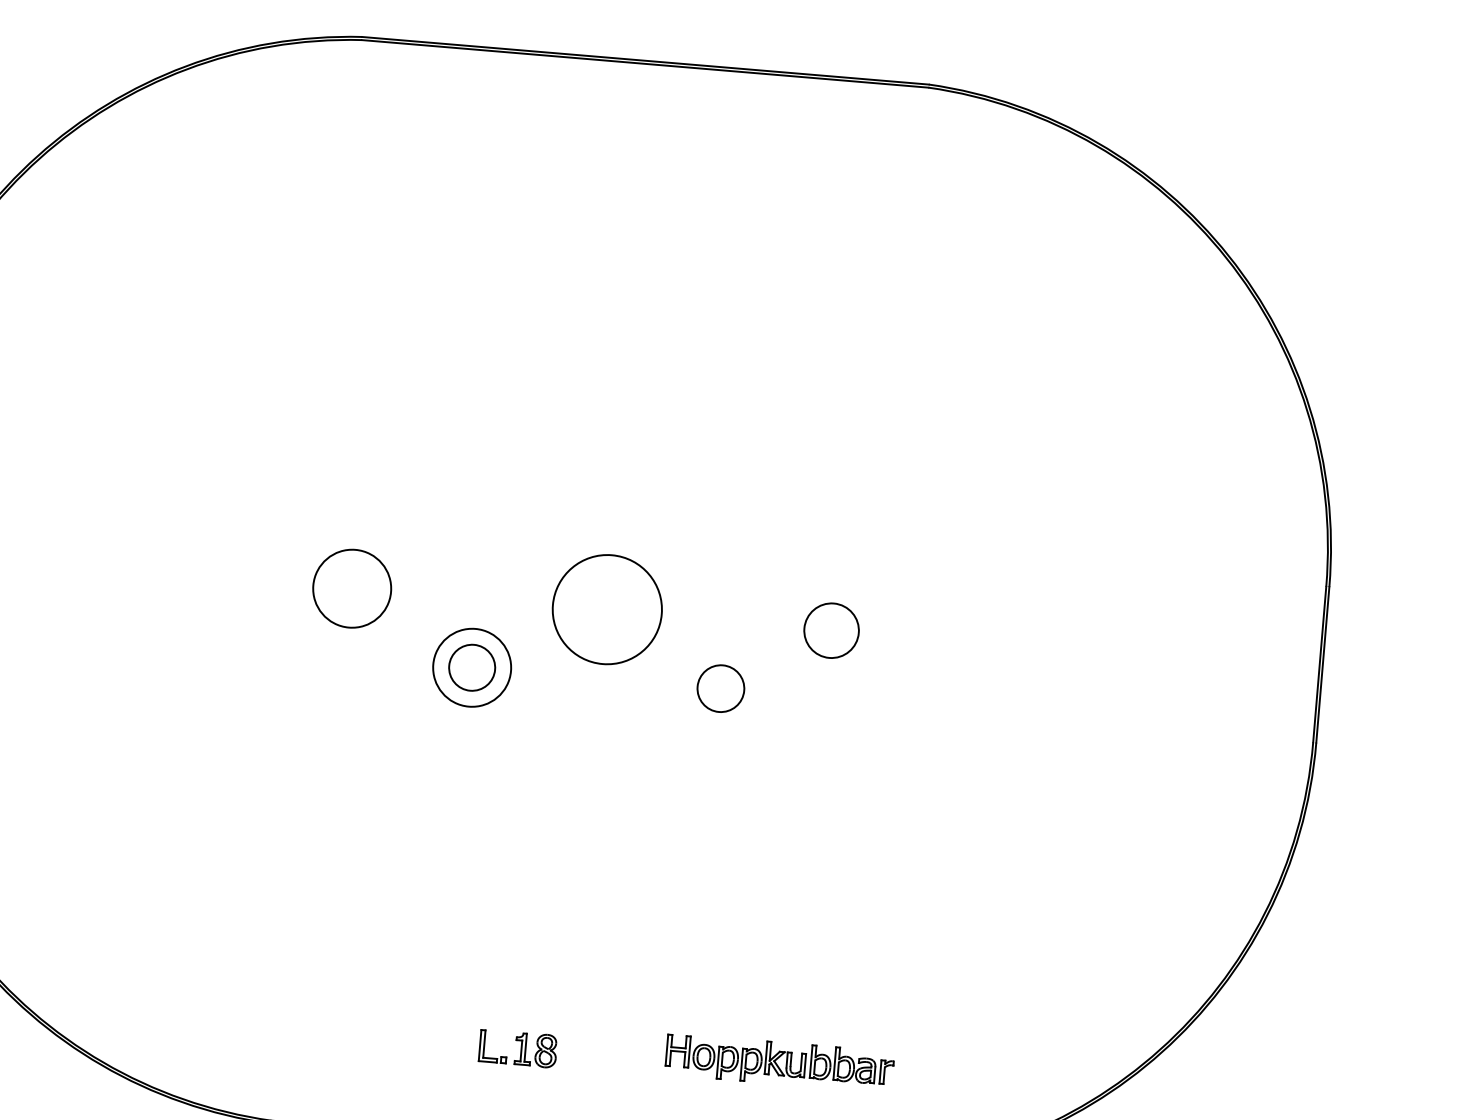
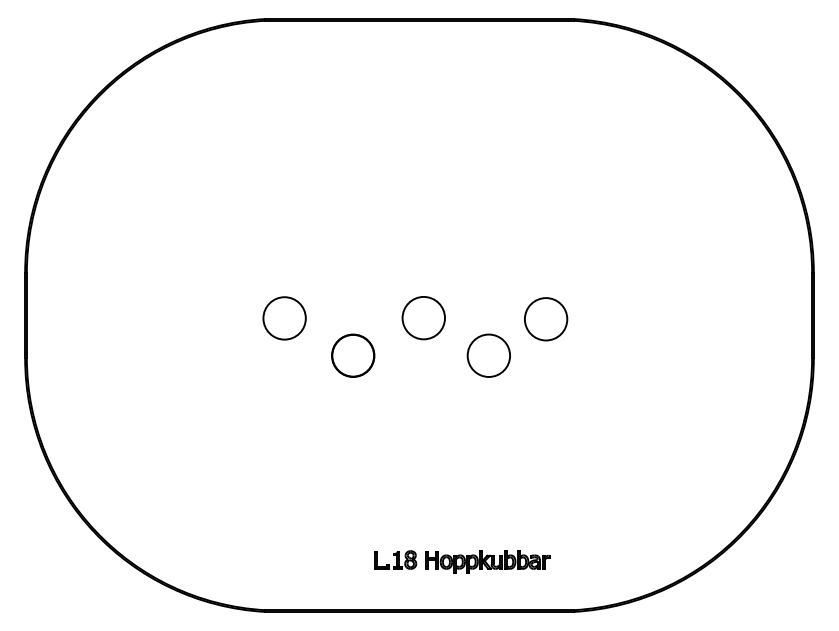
circle: (606, 608) -> (423, 317), size x0.71
circle: (832, 631) -> (546, 319), size x1.43
circle: (472, 667) -> (353, 355), size x1.67
circle: (720, 688) -> (488, 355), size x1.67
part: (779, 1062) -> (487, 561), moved

